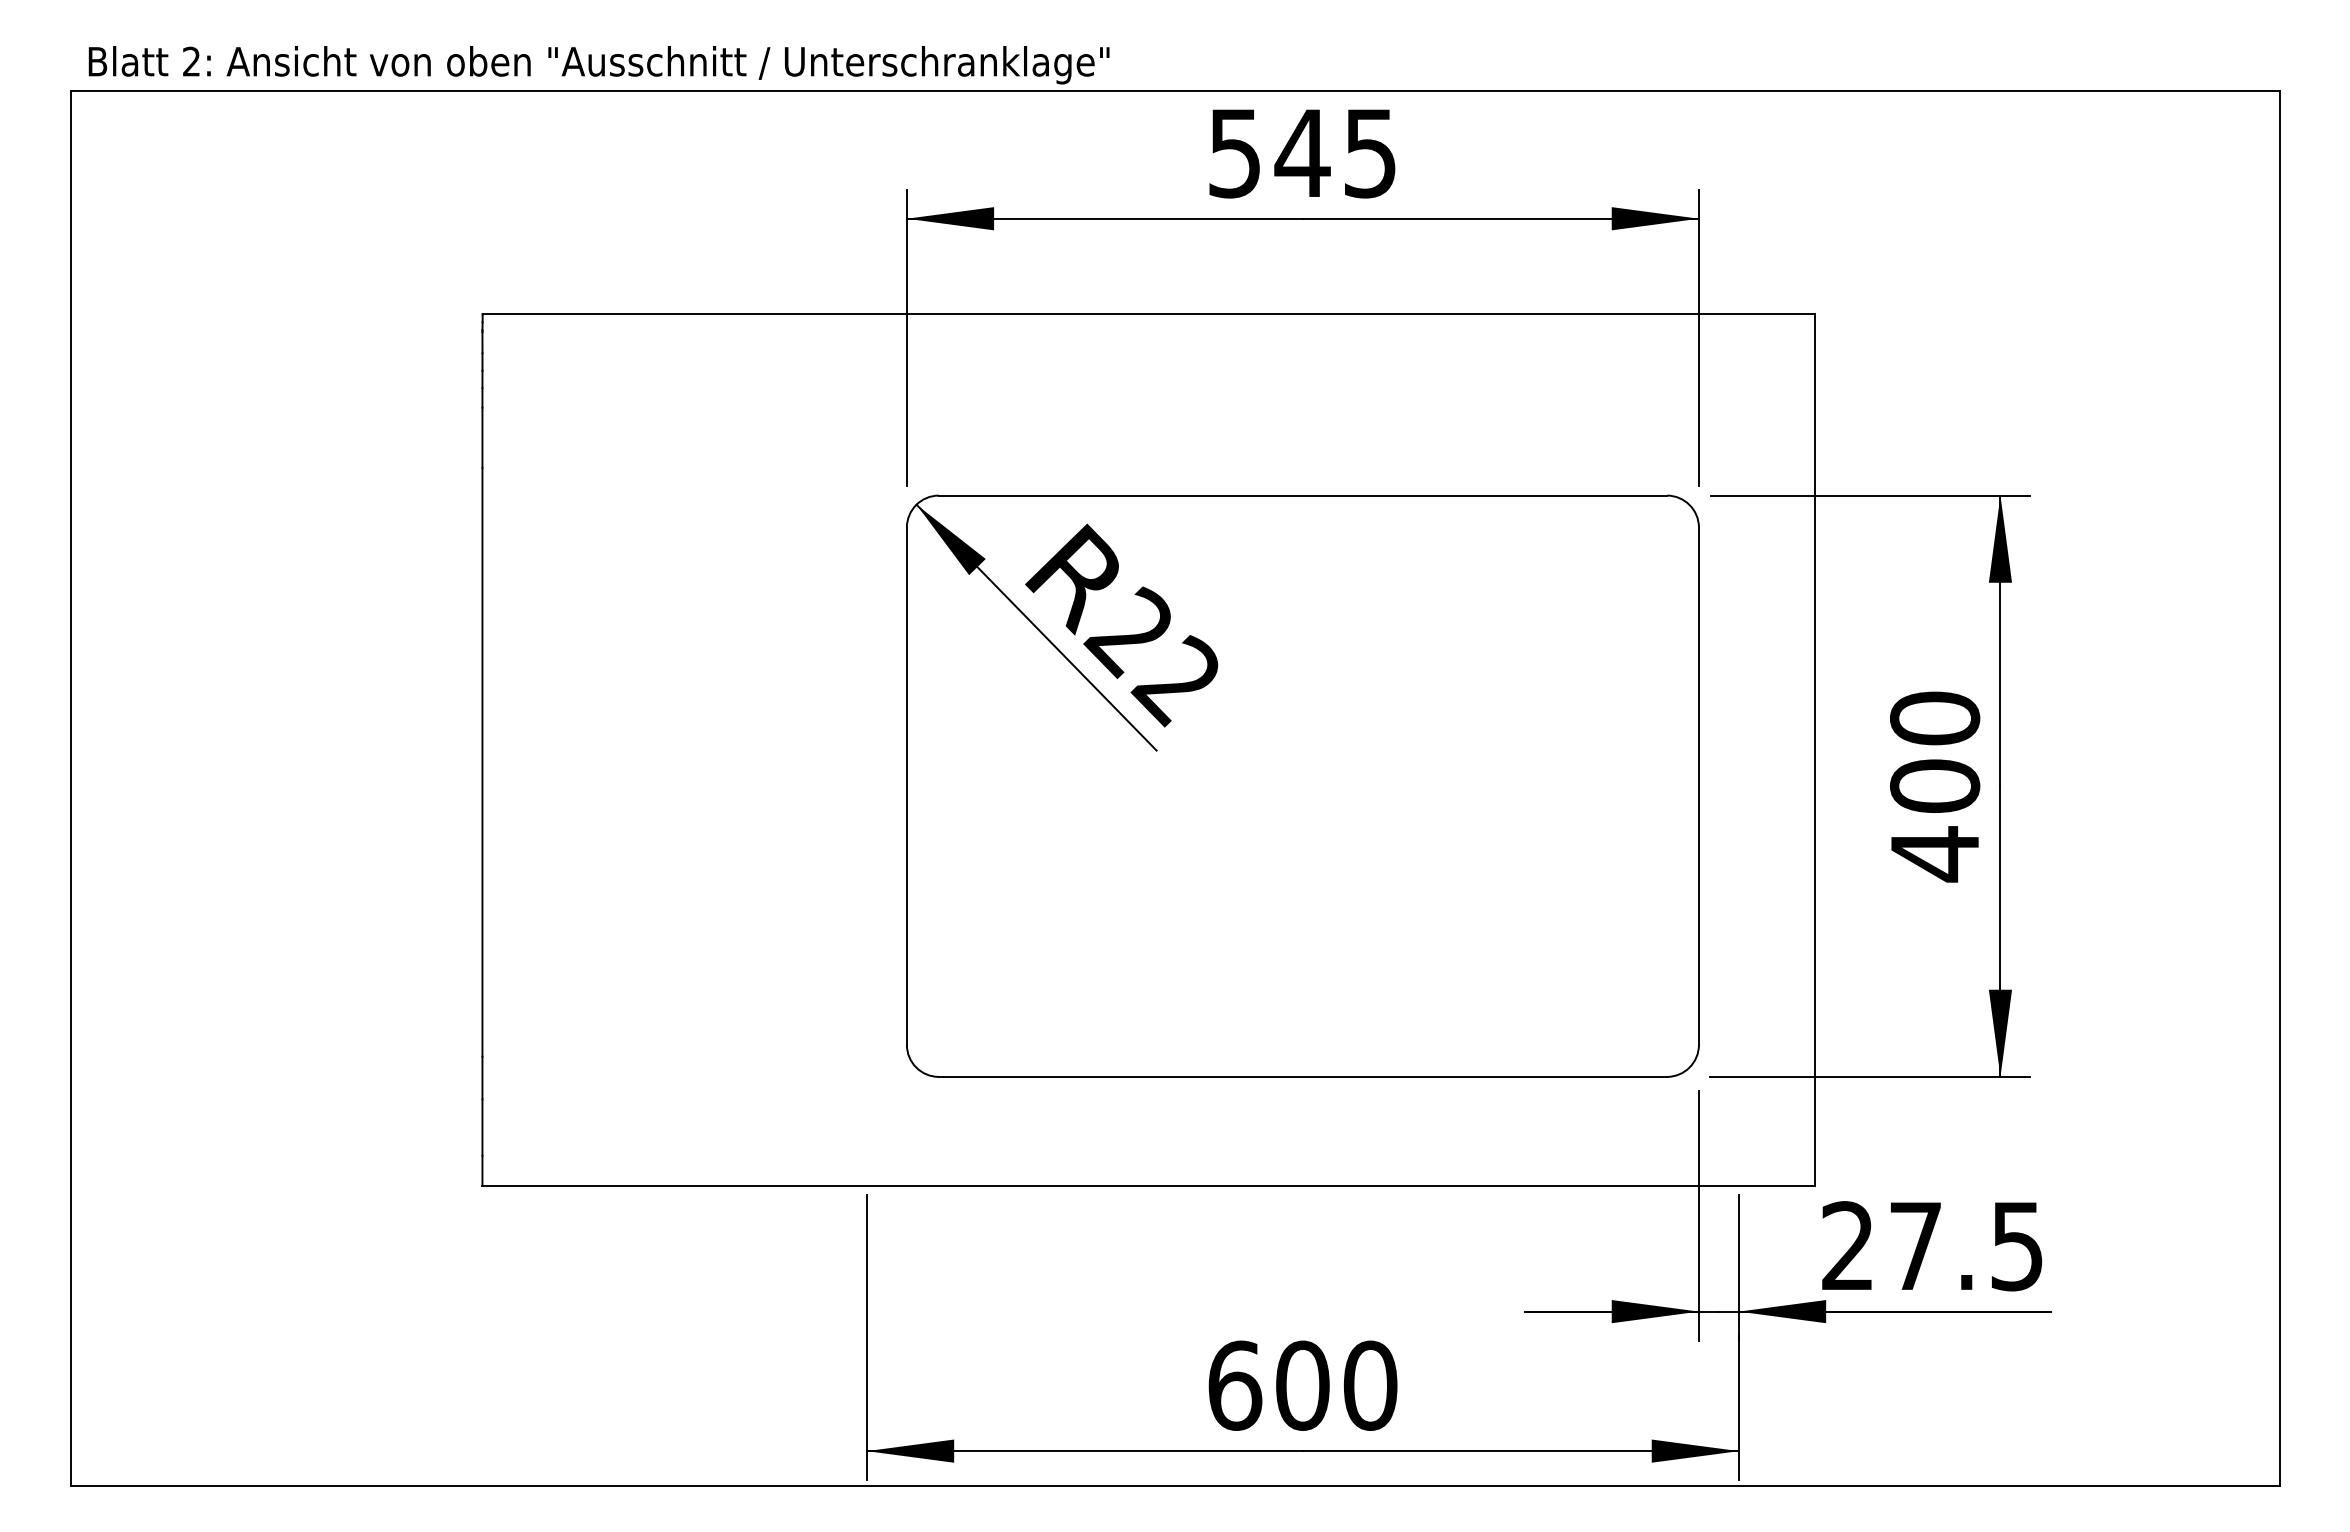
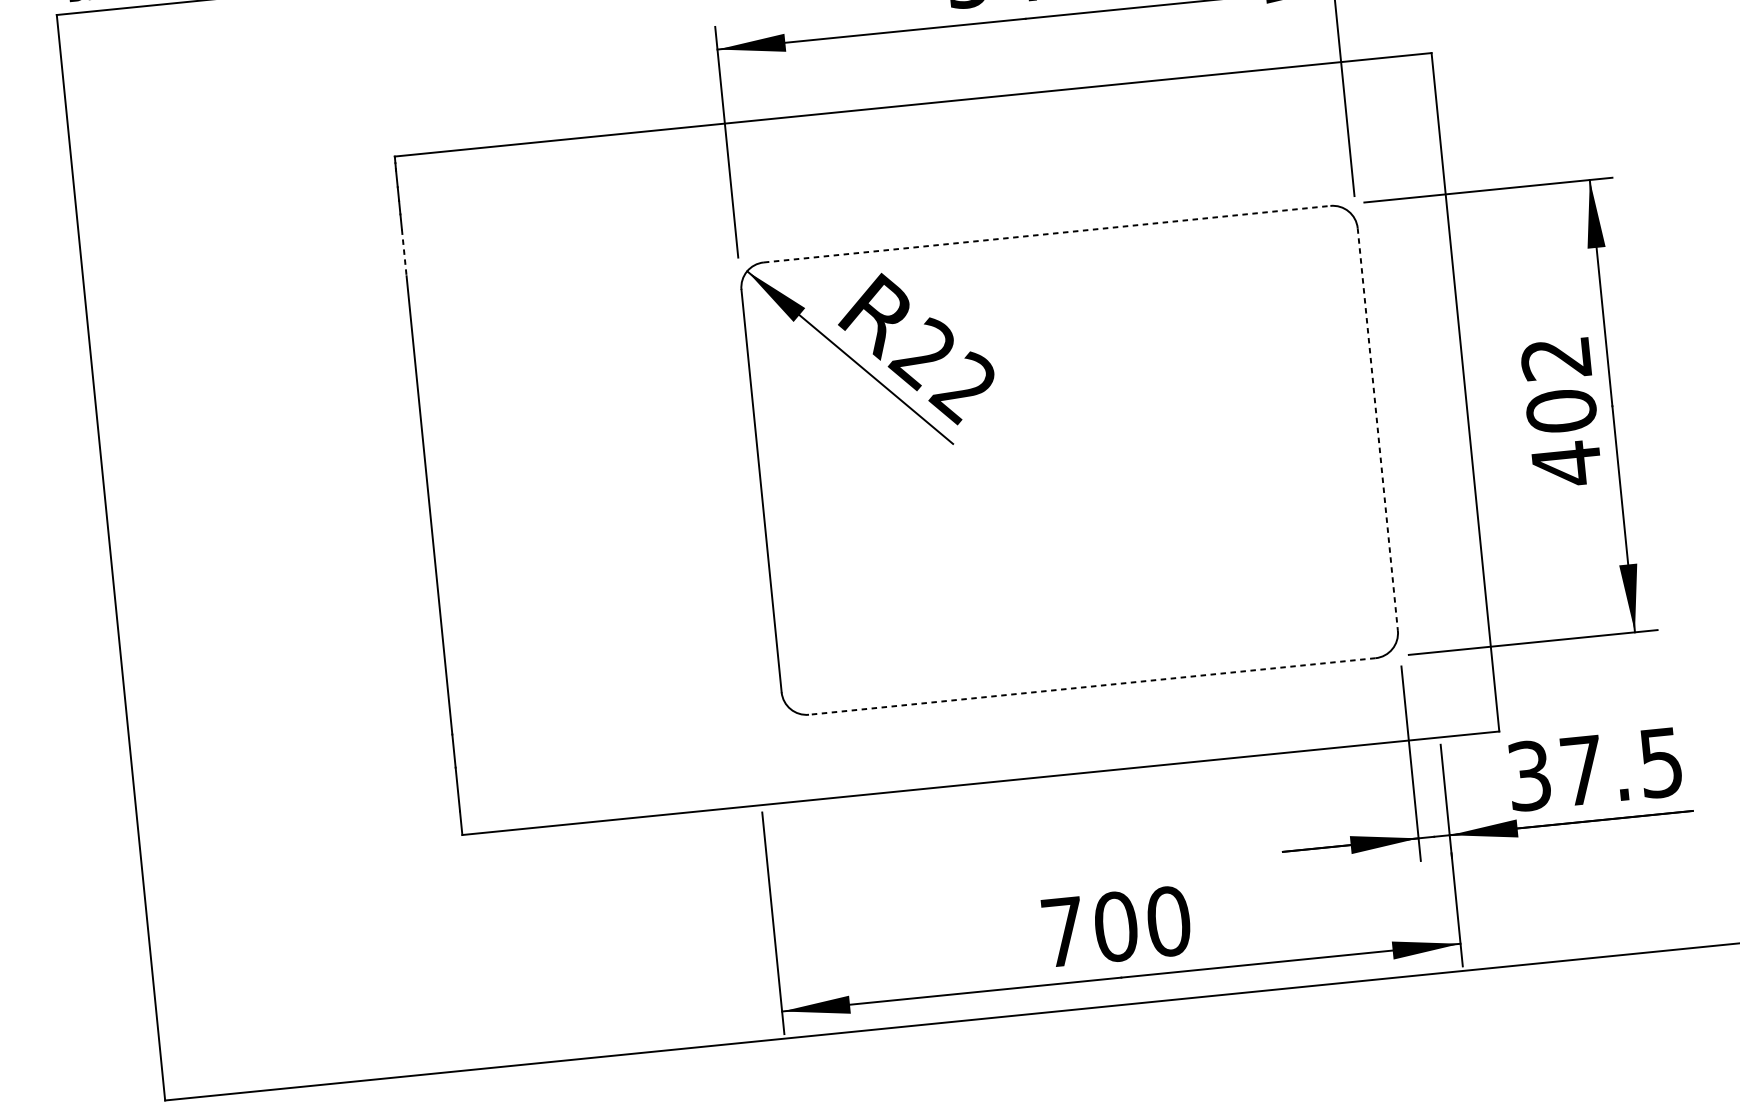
line: (482, 438) -> (404, 253), solid -> dashed
line: (1303, 495) -> (1047, 234), solid -> dashed
text: (1935, 718) -> (1556, 358), 400 -> 402
line: (1698, 786) -> (1377, 429), solid -> dashed
line: (1302, 1076) -> (1091, 686), solid -> dashed
text: (1847, 1246) -> (1529, 776), 27.5 -> 37.5
text: (1235, 1385) -> (1063, 931), 600 -> 700

